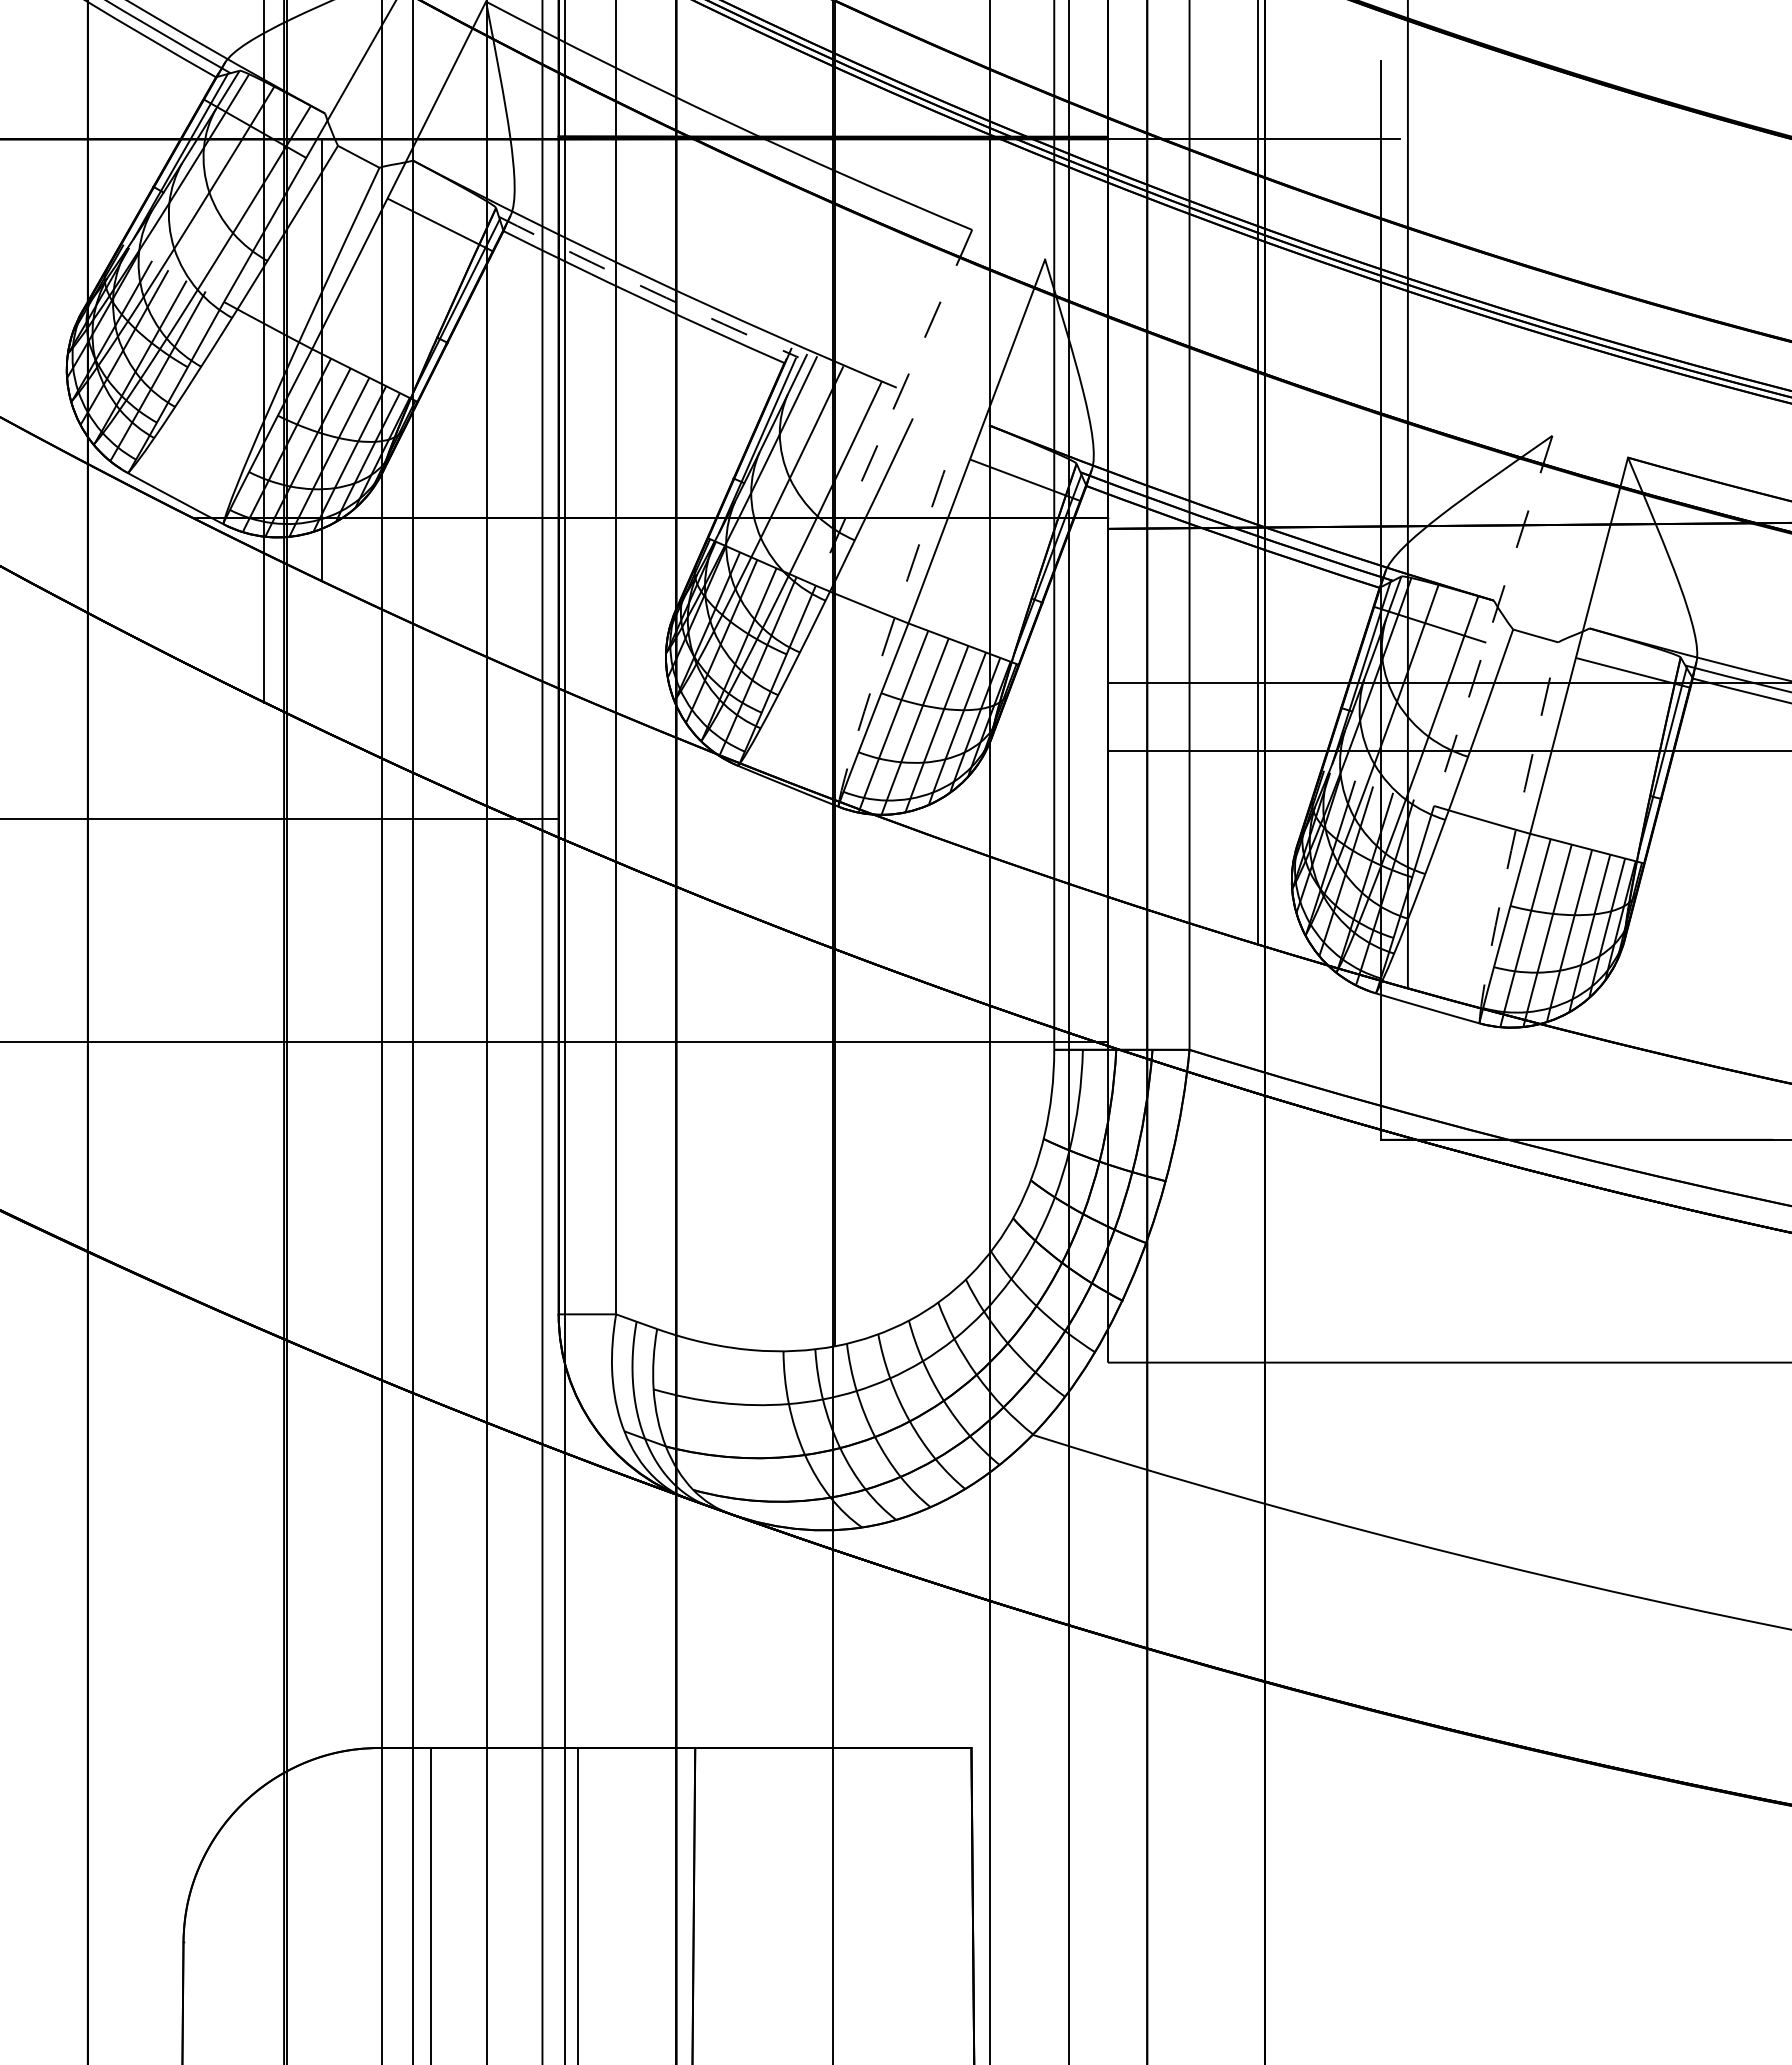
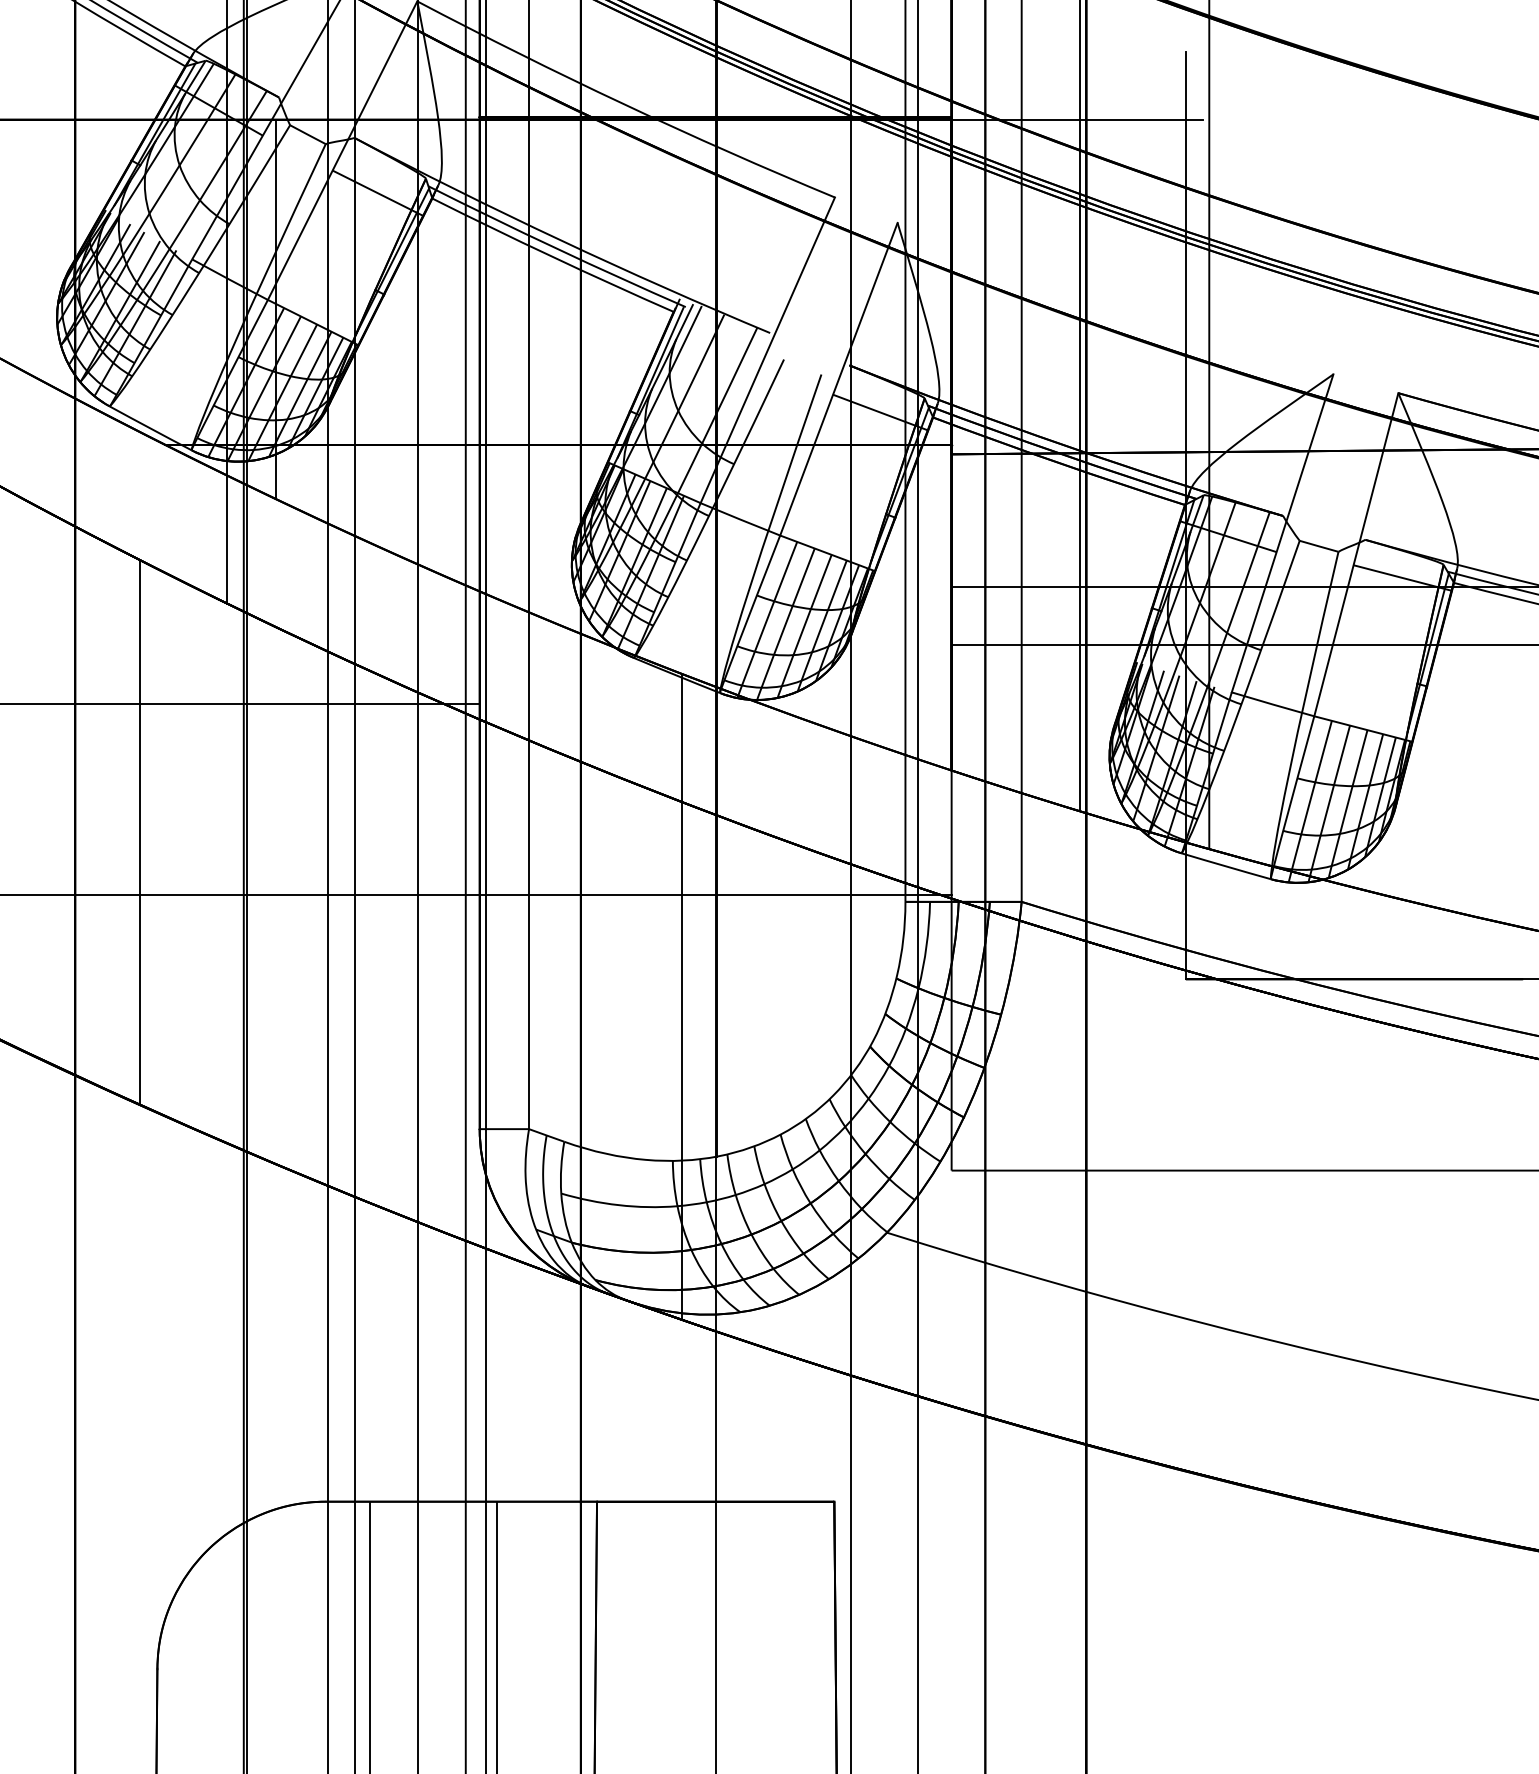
arc: (647, 289) -> (556, 248), dashed -> solid
line: (893, 408) -> (767, 350), dashed -> solid
line: (1493, 621) -> (1282, 533), dashed -> solid
arc: (891, 626) -> (765, 538), dashed -> solid
arc: (1513, 838) -> (1299, 720), dashed -> solid
line: (162, 968) -> (139, 832), added
line: (794, 1160) -> (682, 996), added

